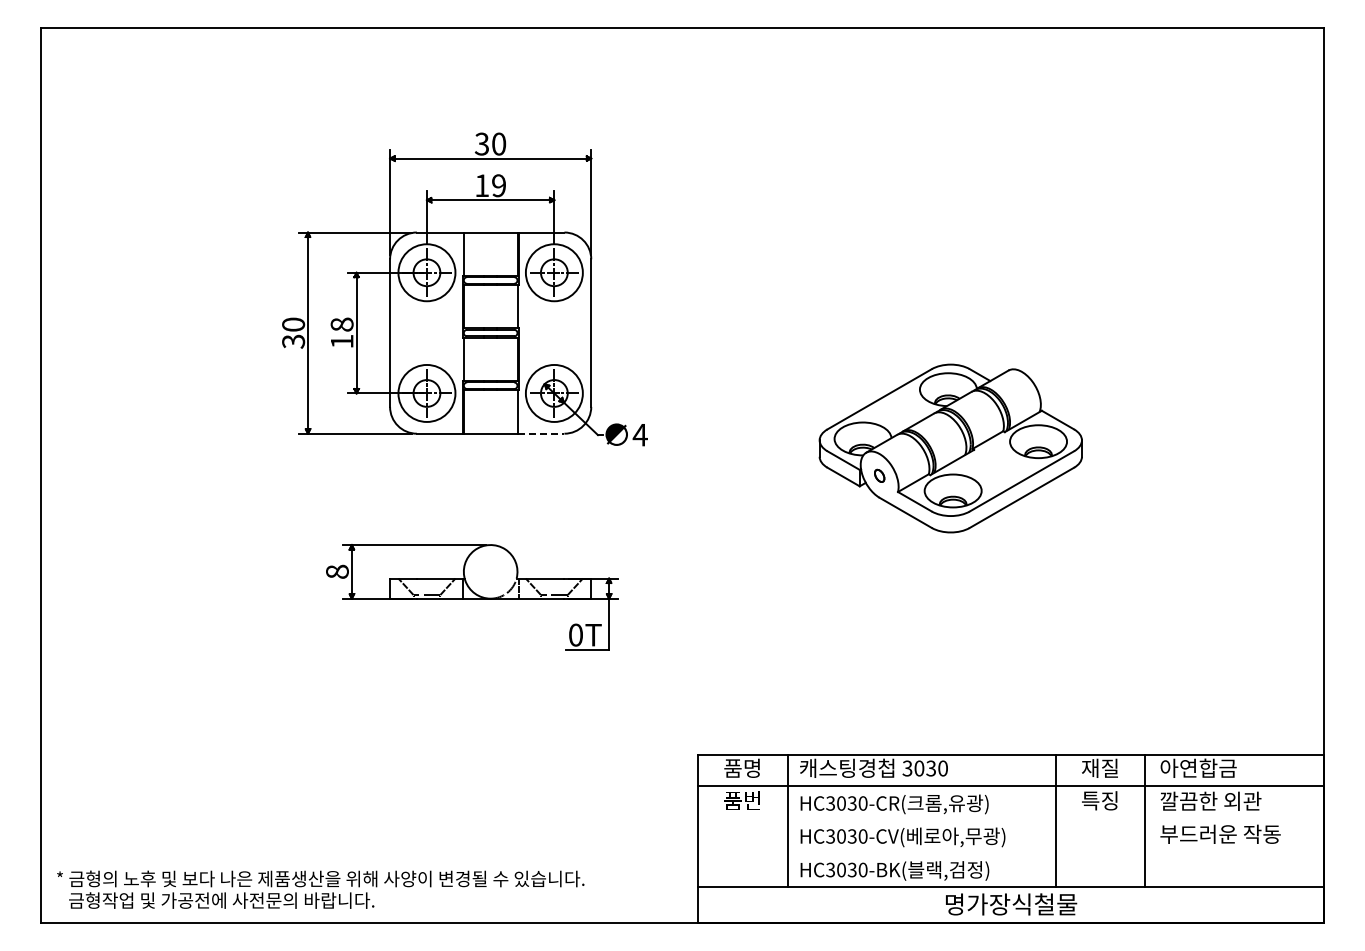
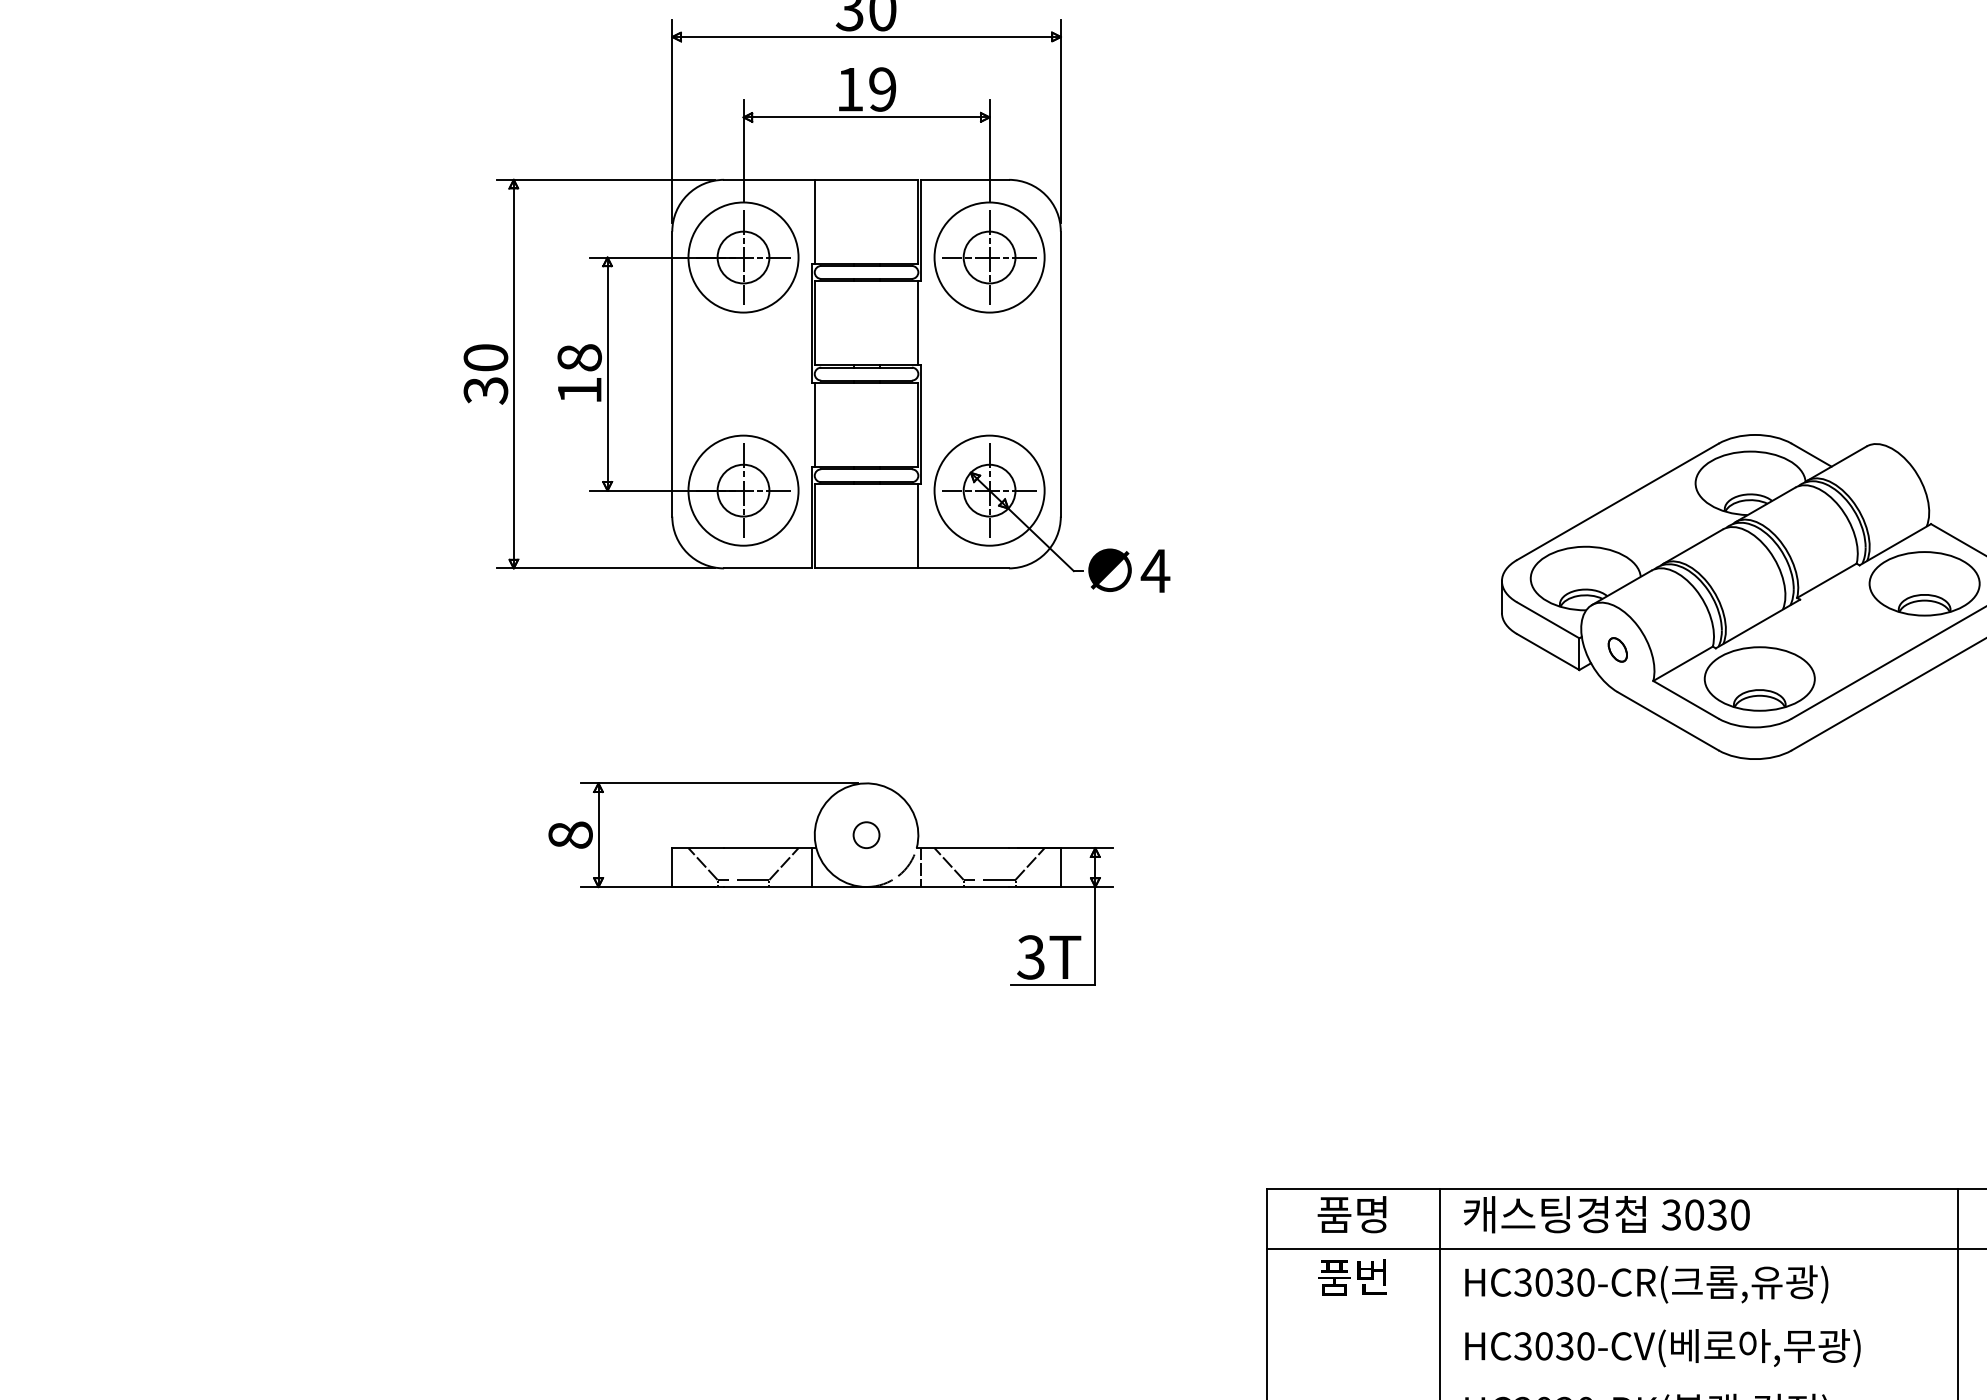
line: (541, 433) -> (964, 567), dashed -> solid
circle: (490, 571) -> (866, 834), added
text: (575, 634) -> (1030, 956), 0T -> 3T

